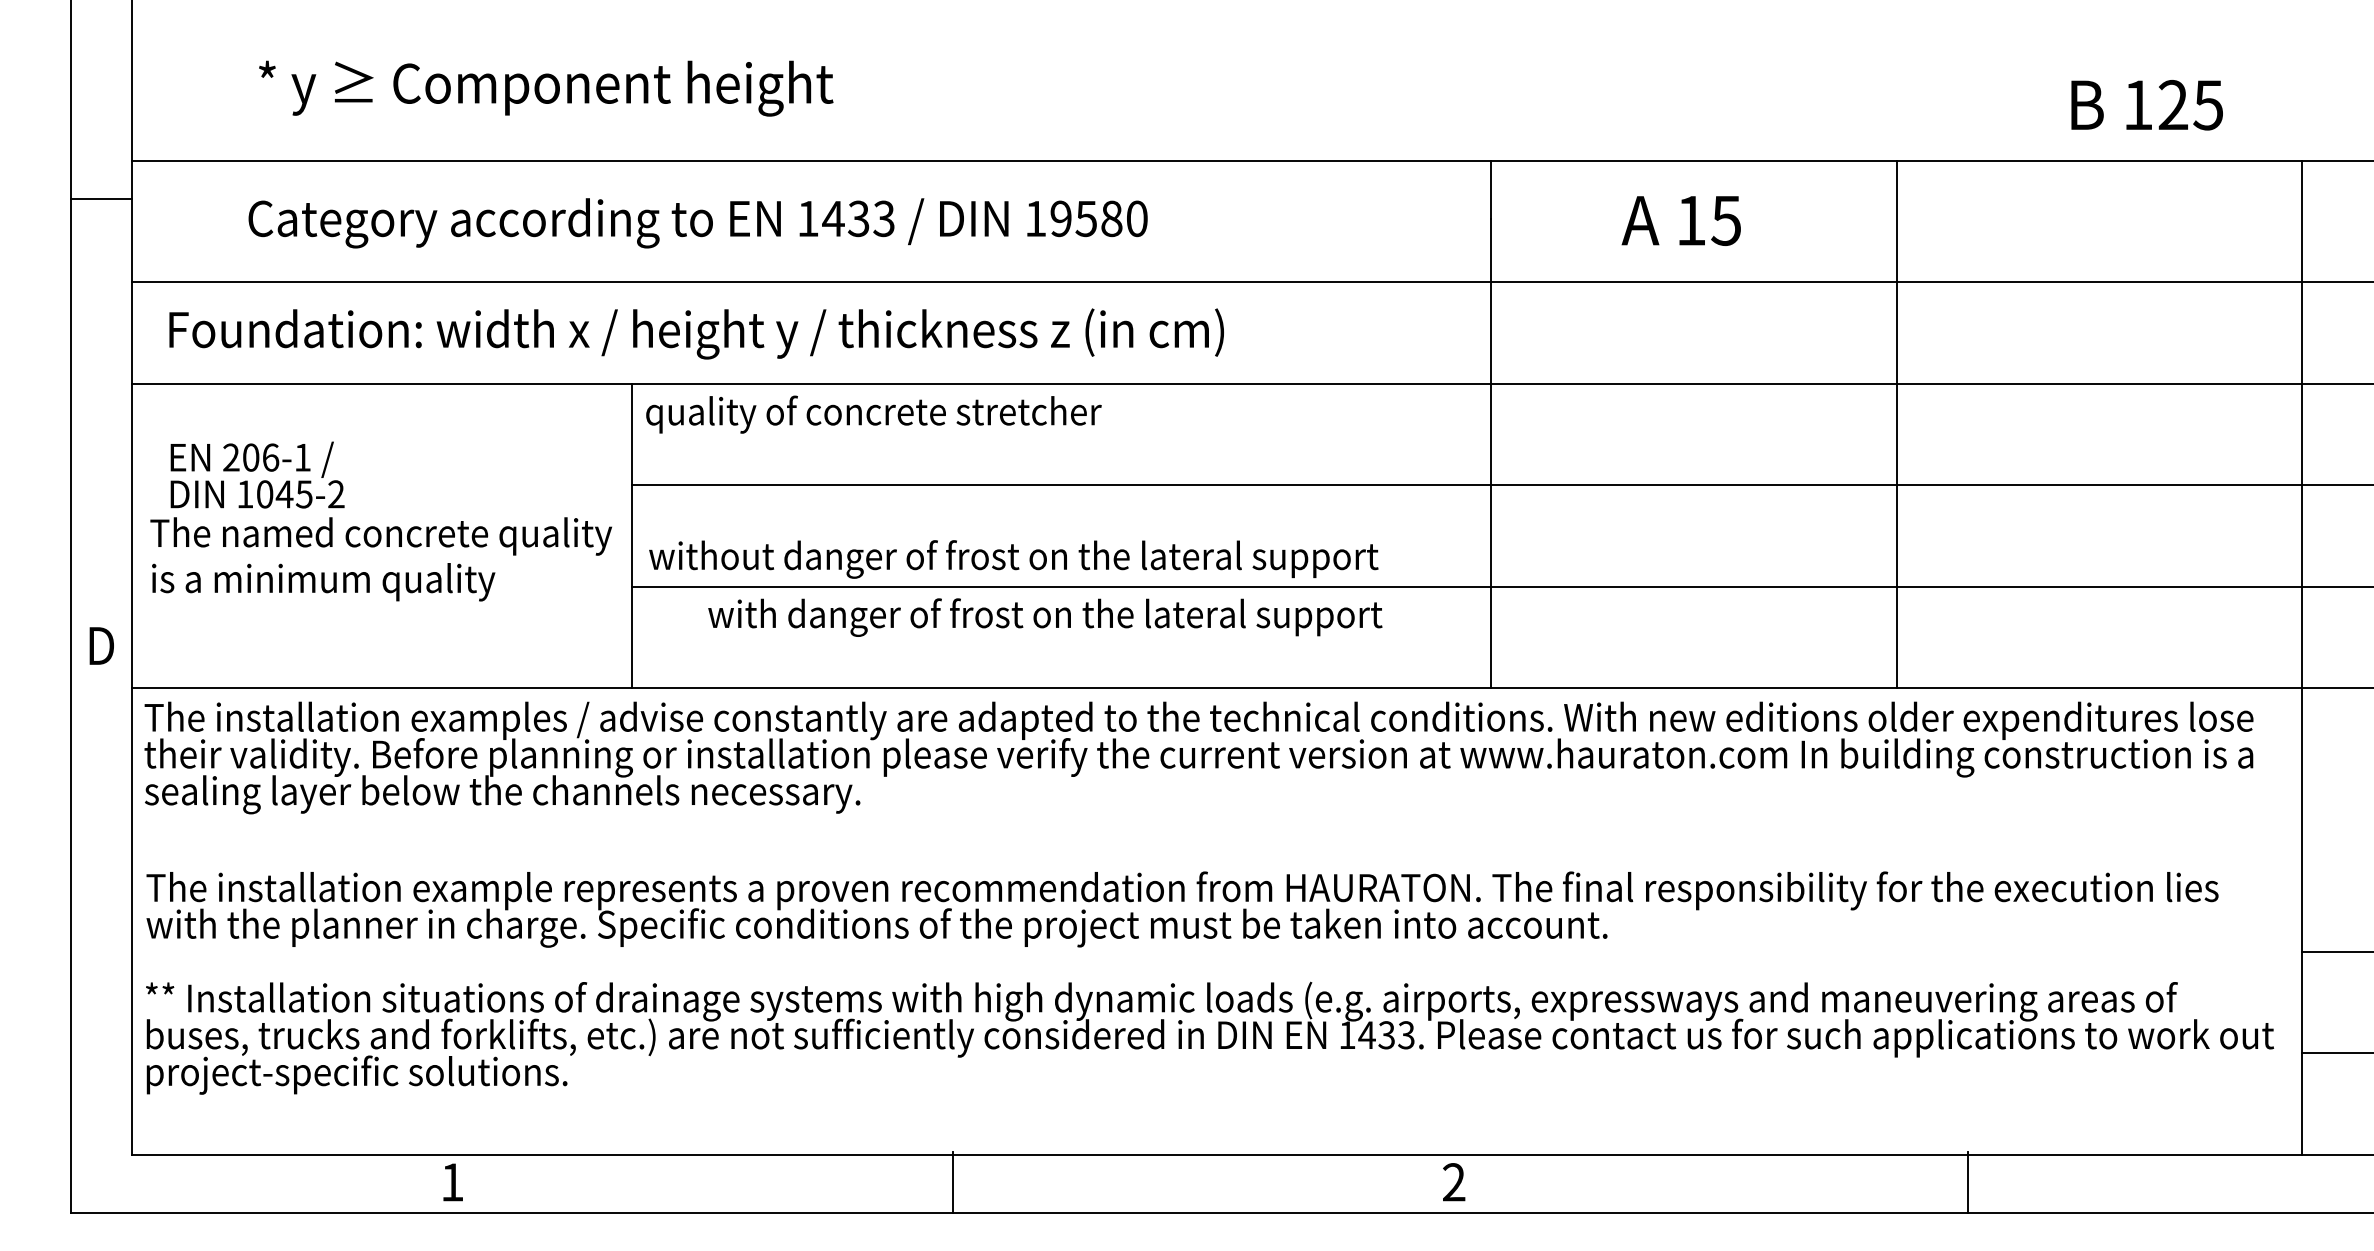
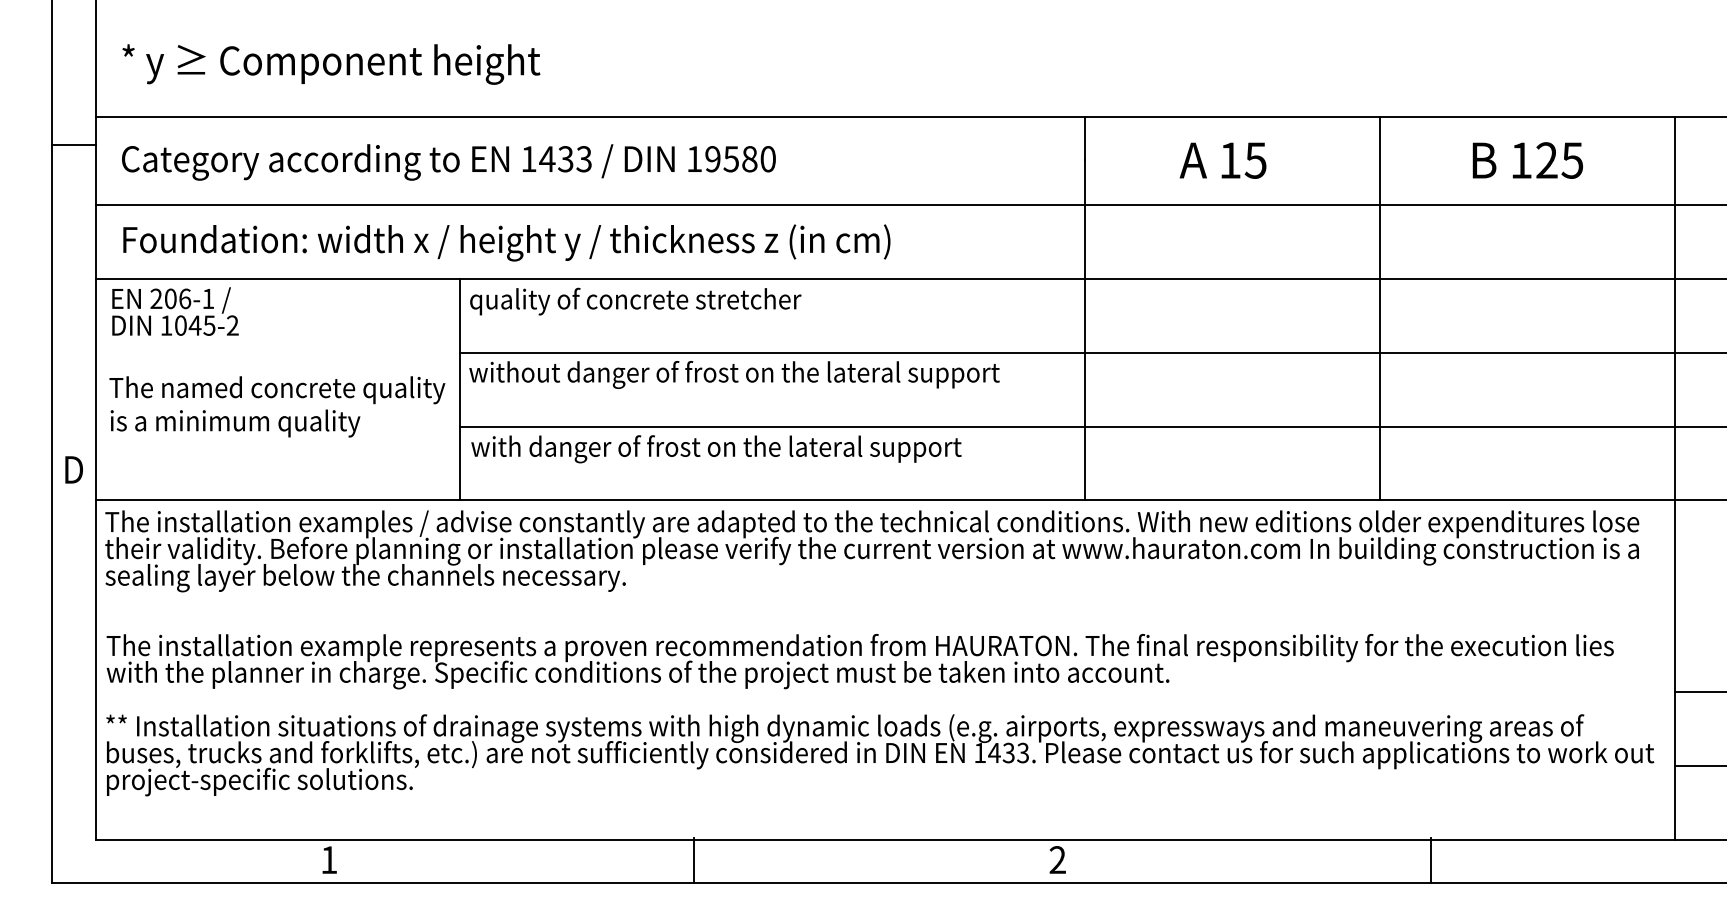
text: (546, 88) -> (331, 64), moved
text: (2146, 105) -> (1527, 160), moved
text: (697, 223) -> (448, 162), moved
text: (257, 474) -> (175, 311), moved
text: (1013, 558) -> (734, 374), moved
text: (1045, 617) -> (716, 449), moved

